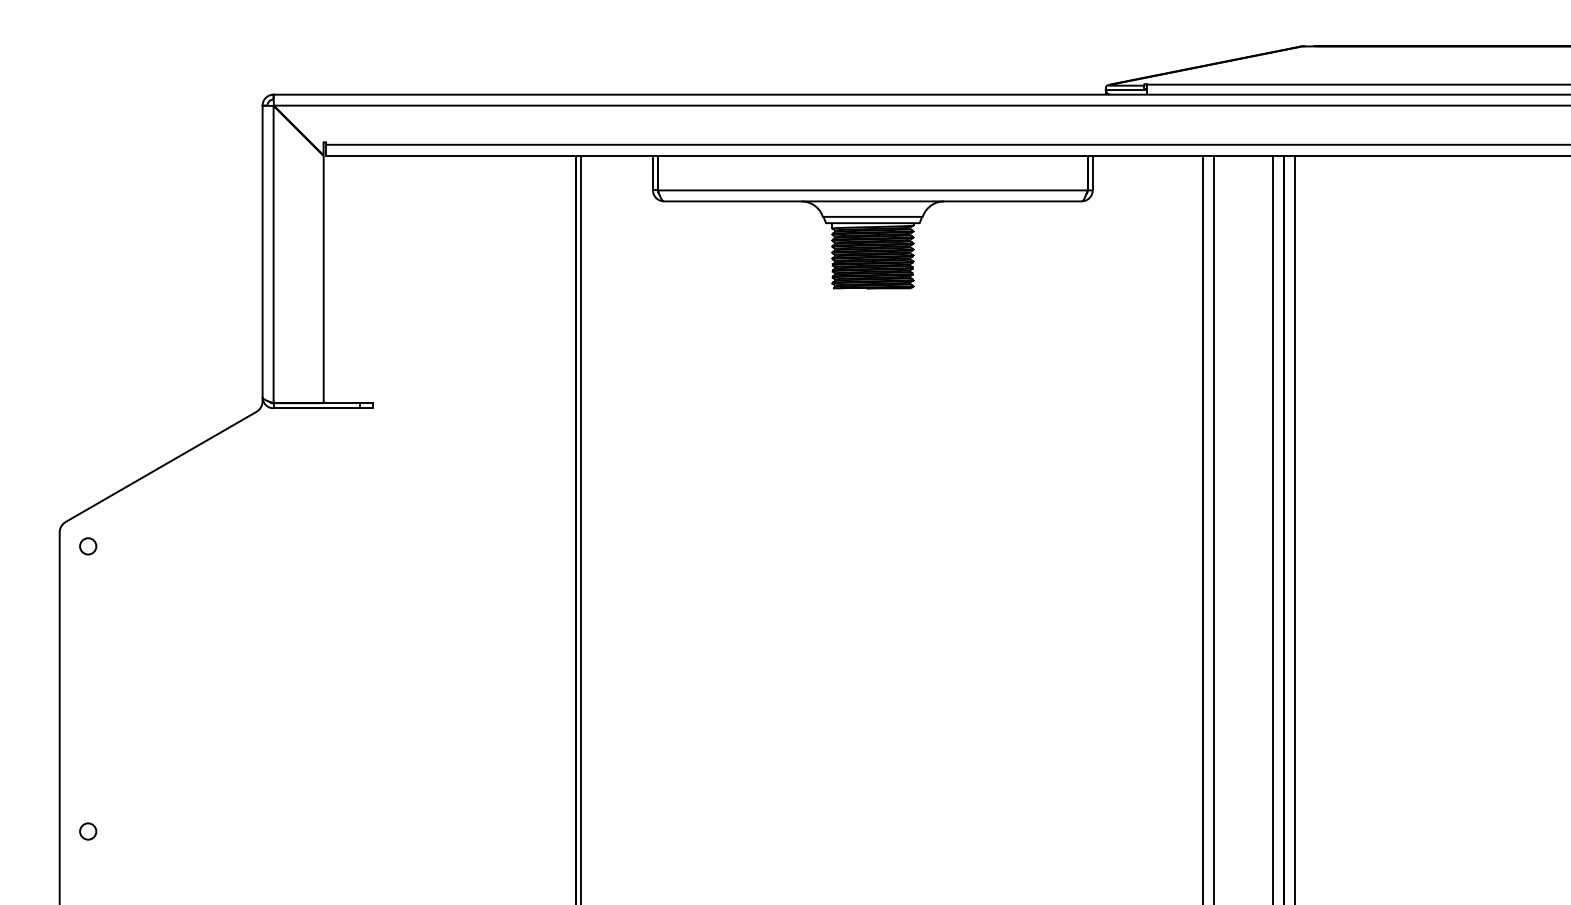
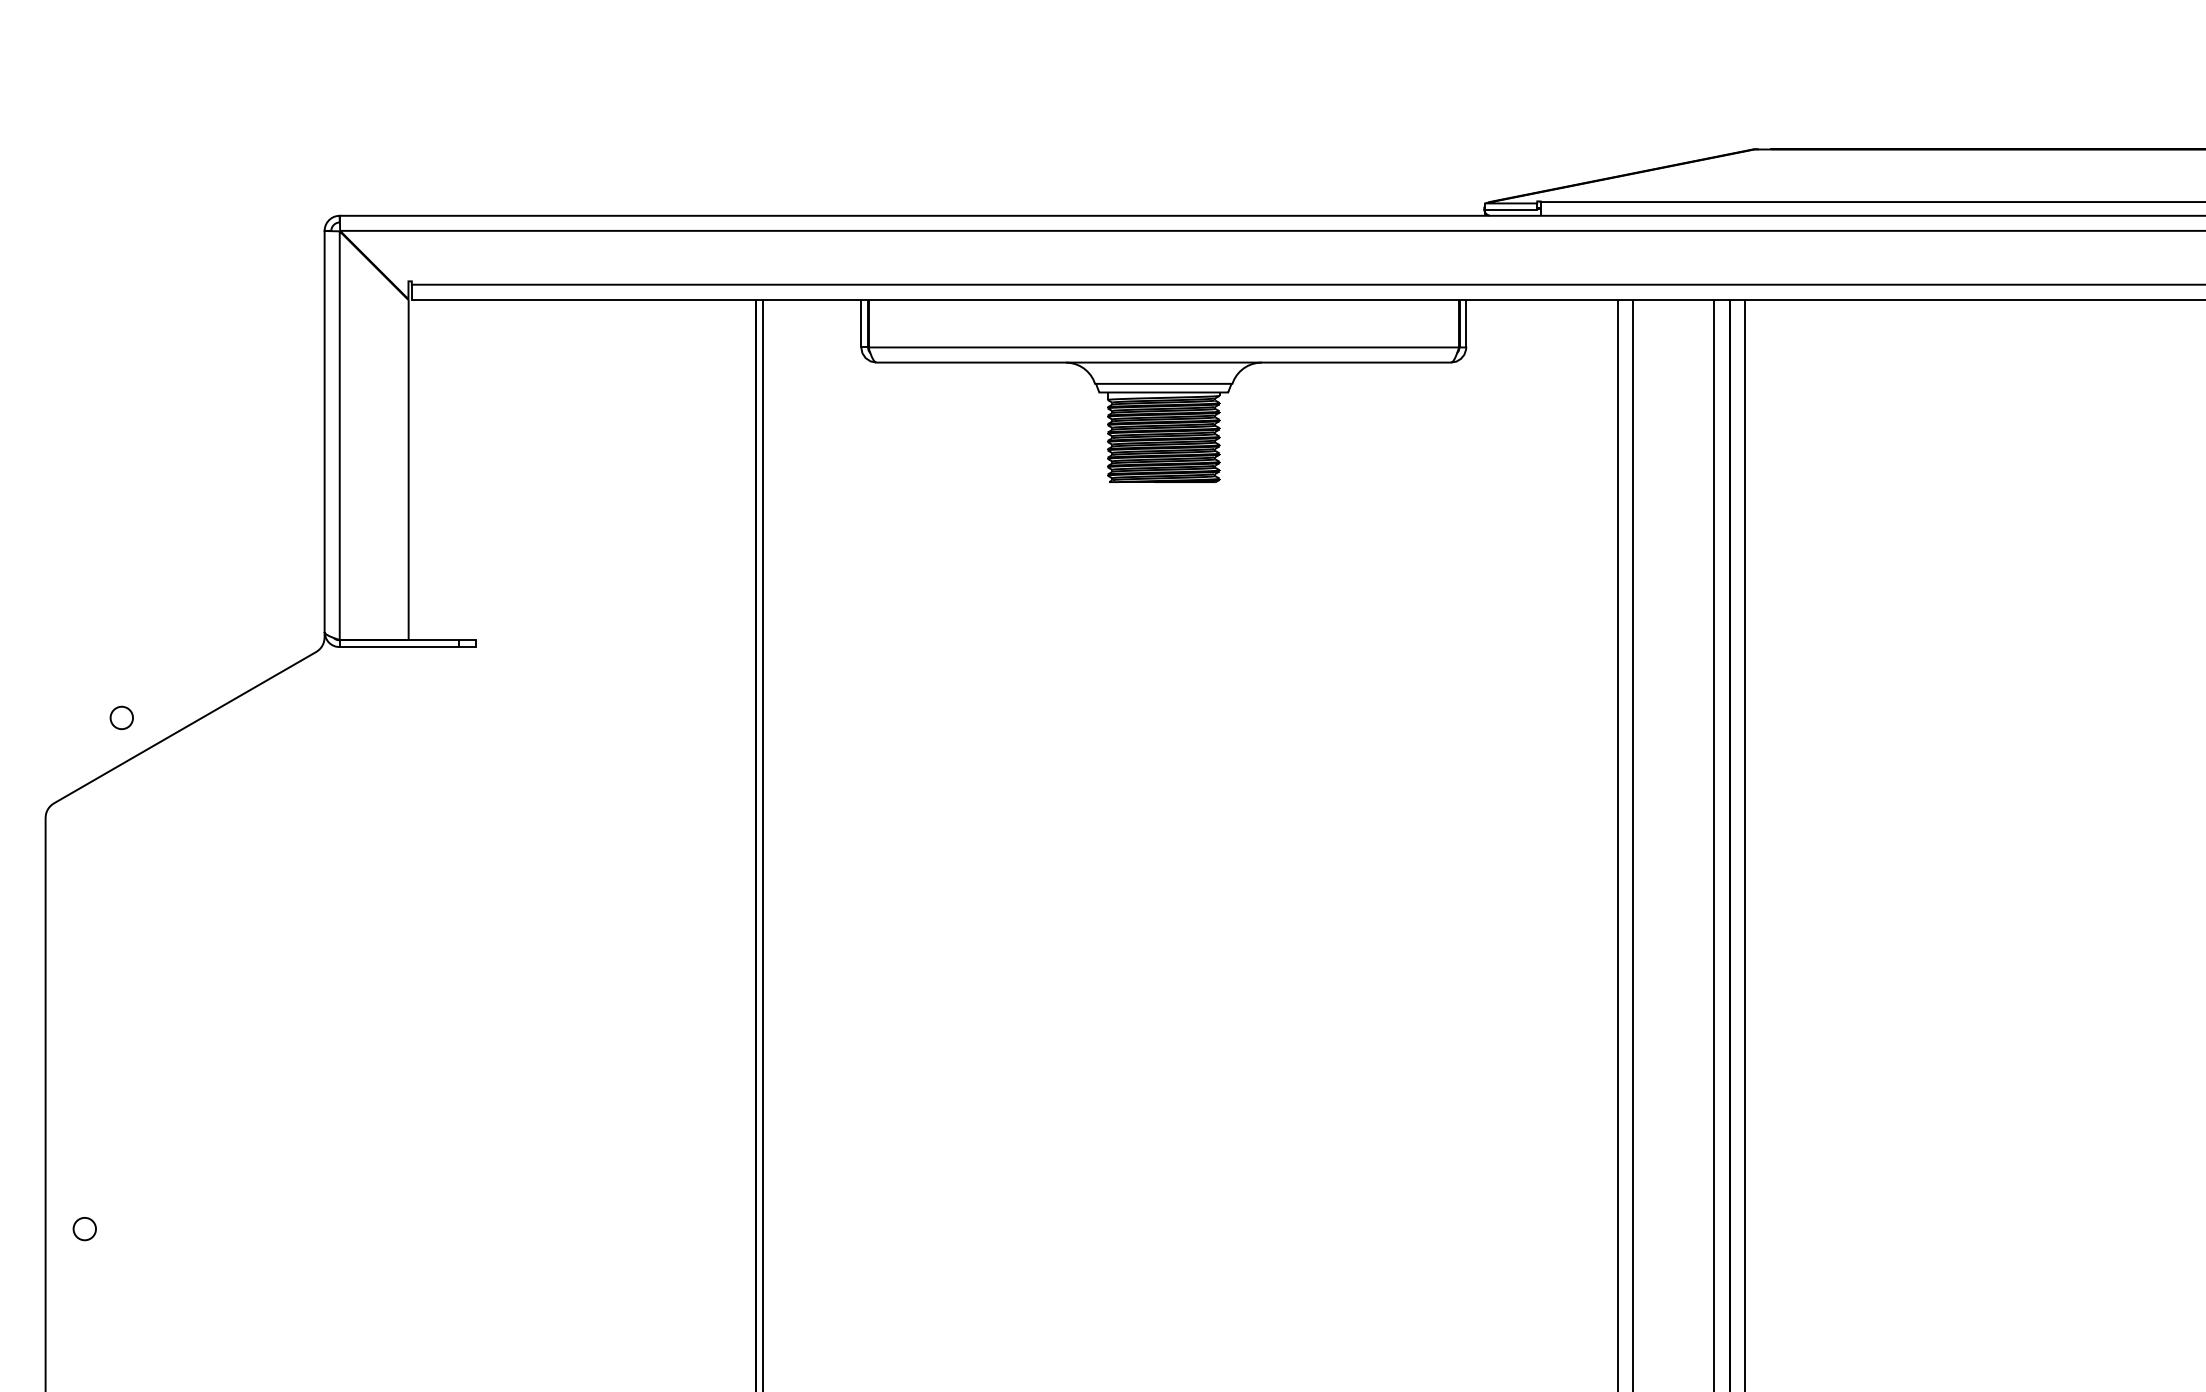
circle: (87, 546) -> (121, 717), moved

